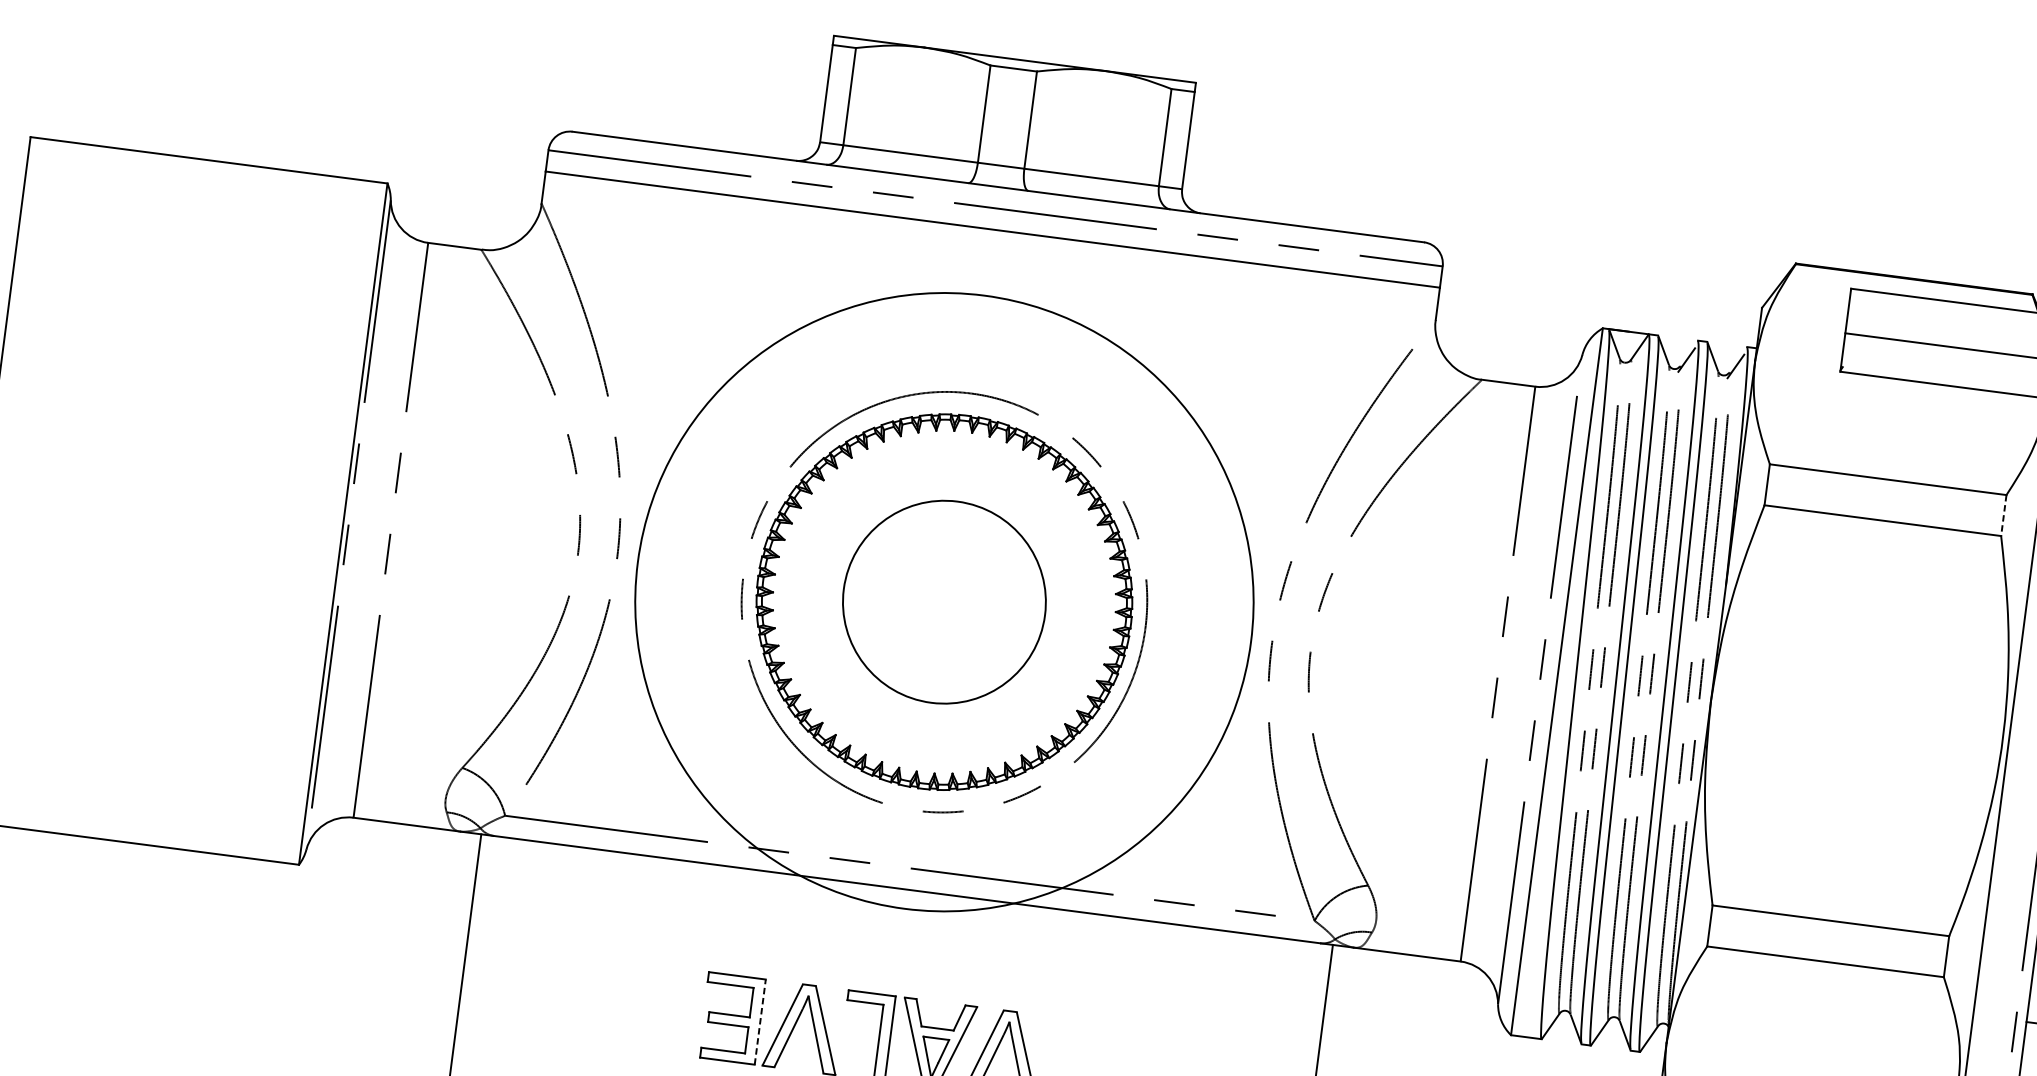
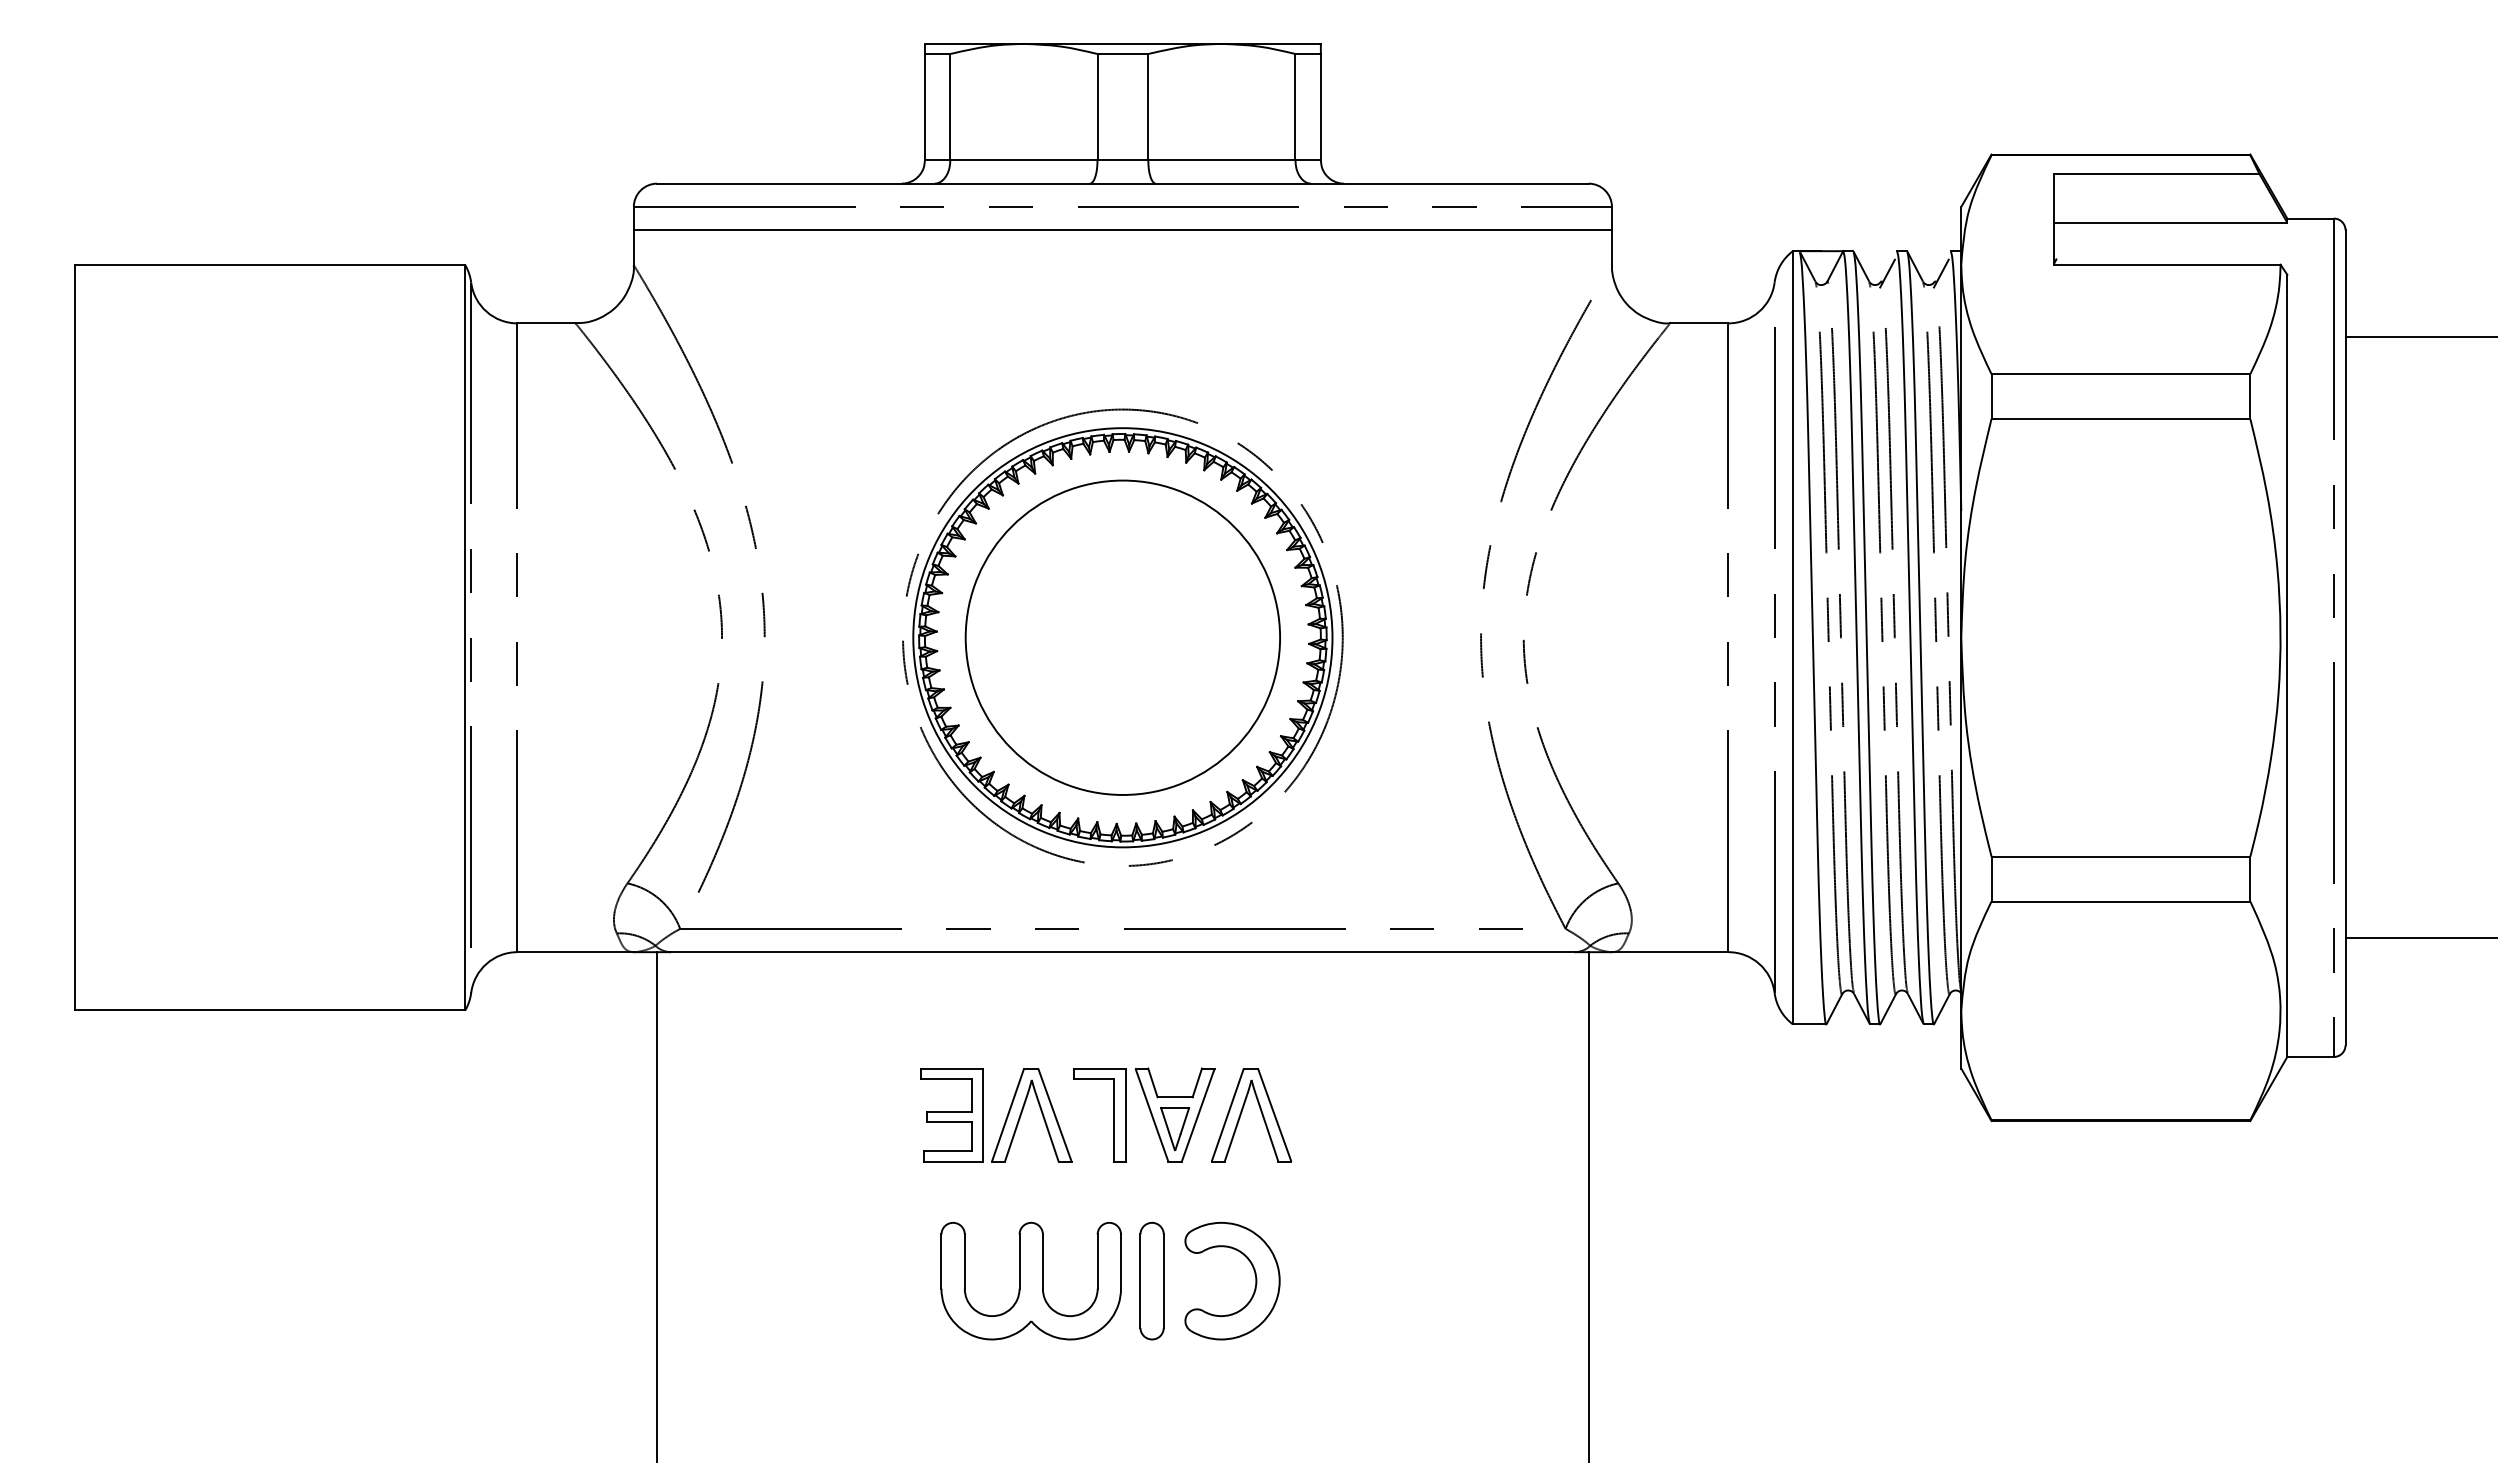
line: (2003, 516) -> (2250, 397), dashed -> solid
circle: (944, 601) -> (1122, 637), size x0.62
circle: (944, 601) -> (1122, 637), size x1.43
line: (760, 1022) -> (983, 1115), dashed -> solid

